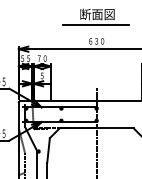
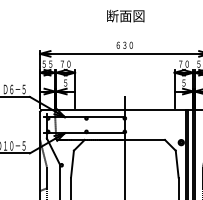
line: (95, 24) -> (123, 27), removed

